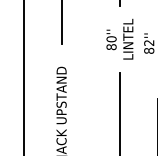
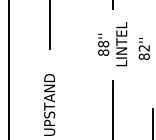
text: (111, 39) -> (103, 44), 80'' -> 88''

